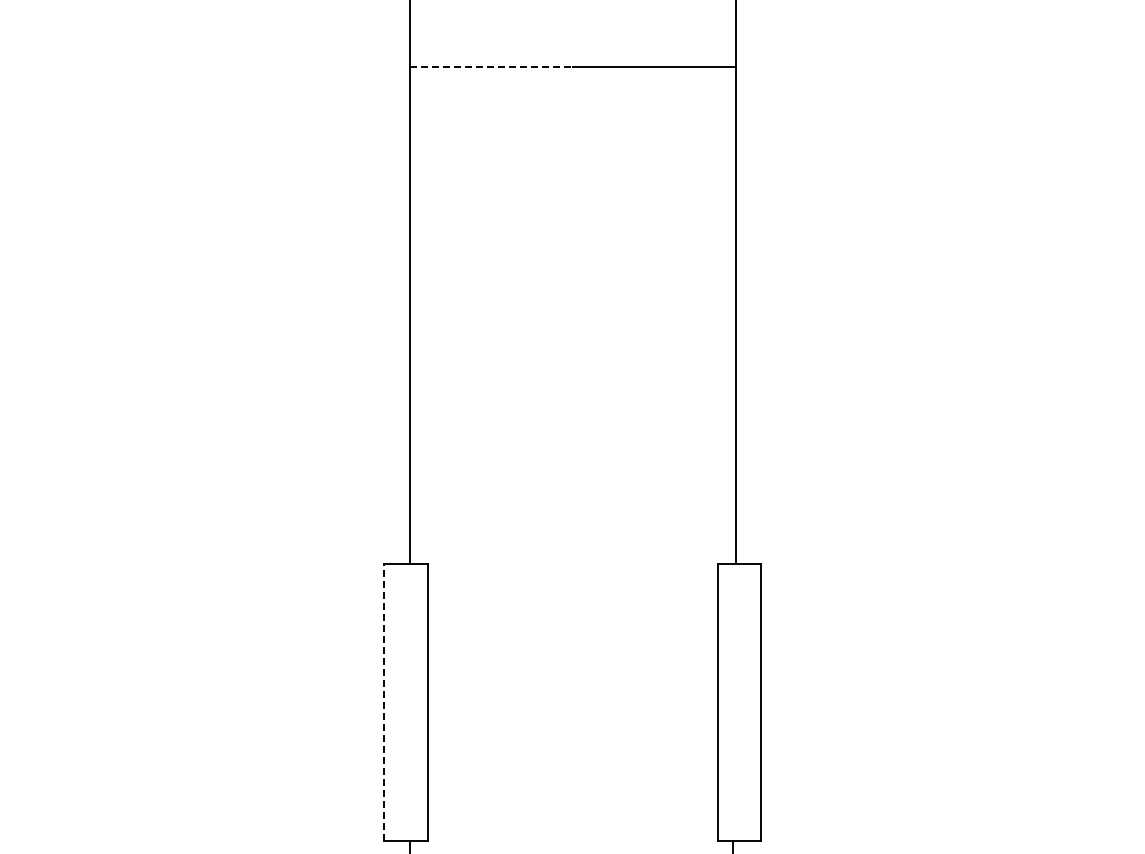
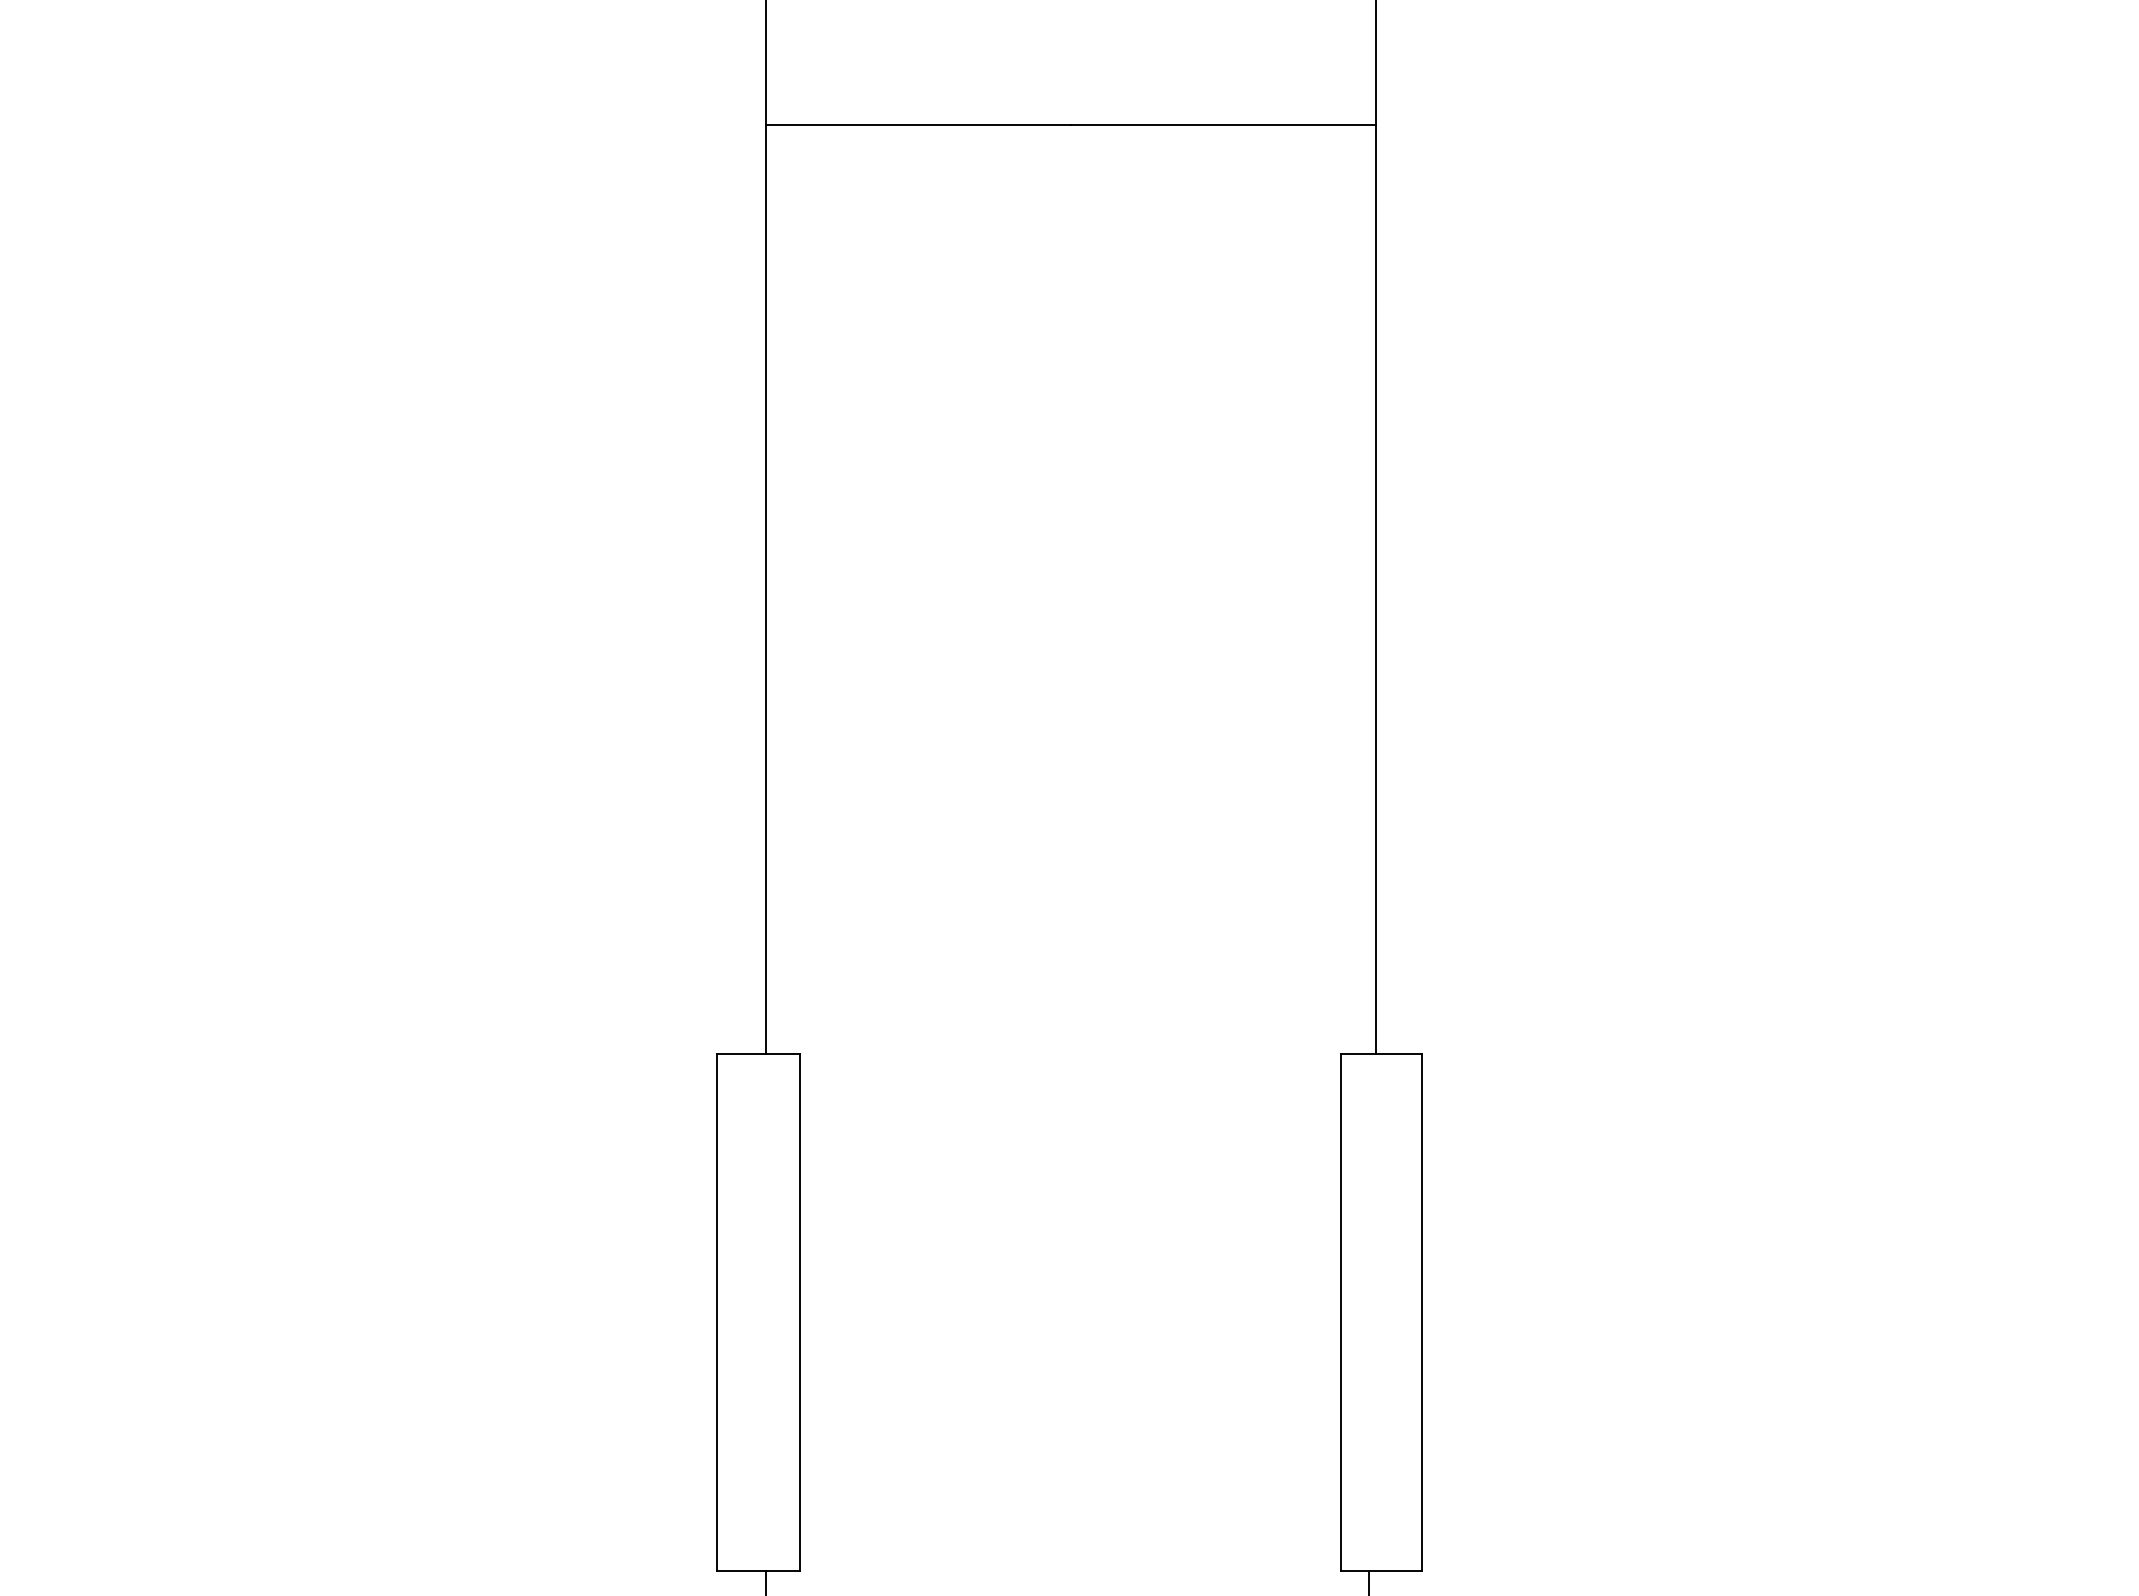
line: (491, 66) -> (918, 124), dashed -> solid
line: (383, 702) -> (716, 1312), dashed -> solid

